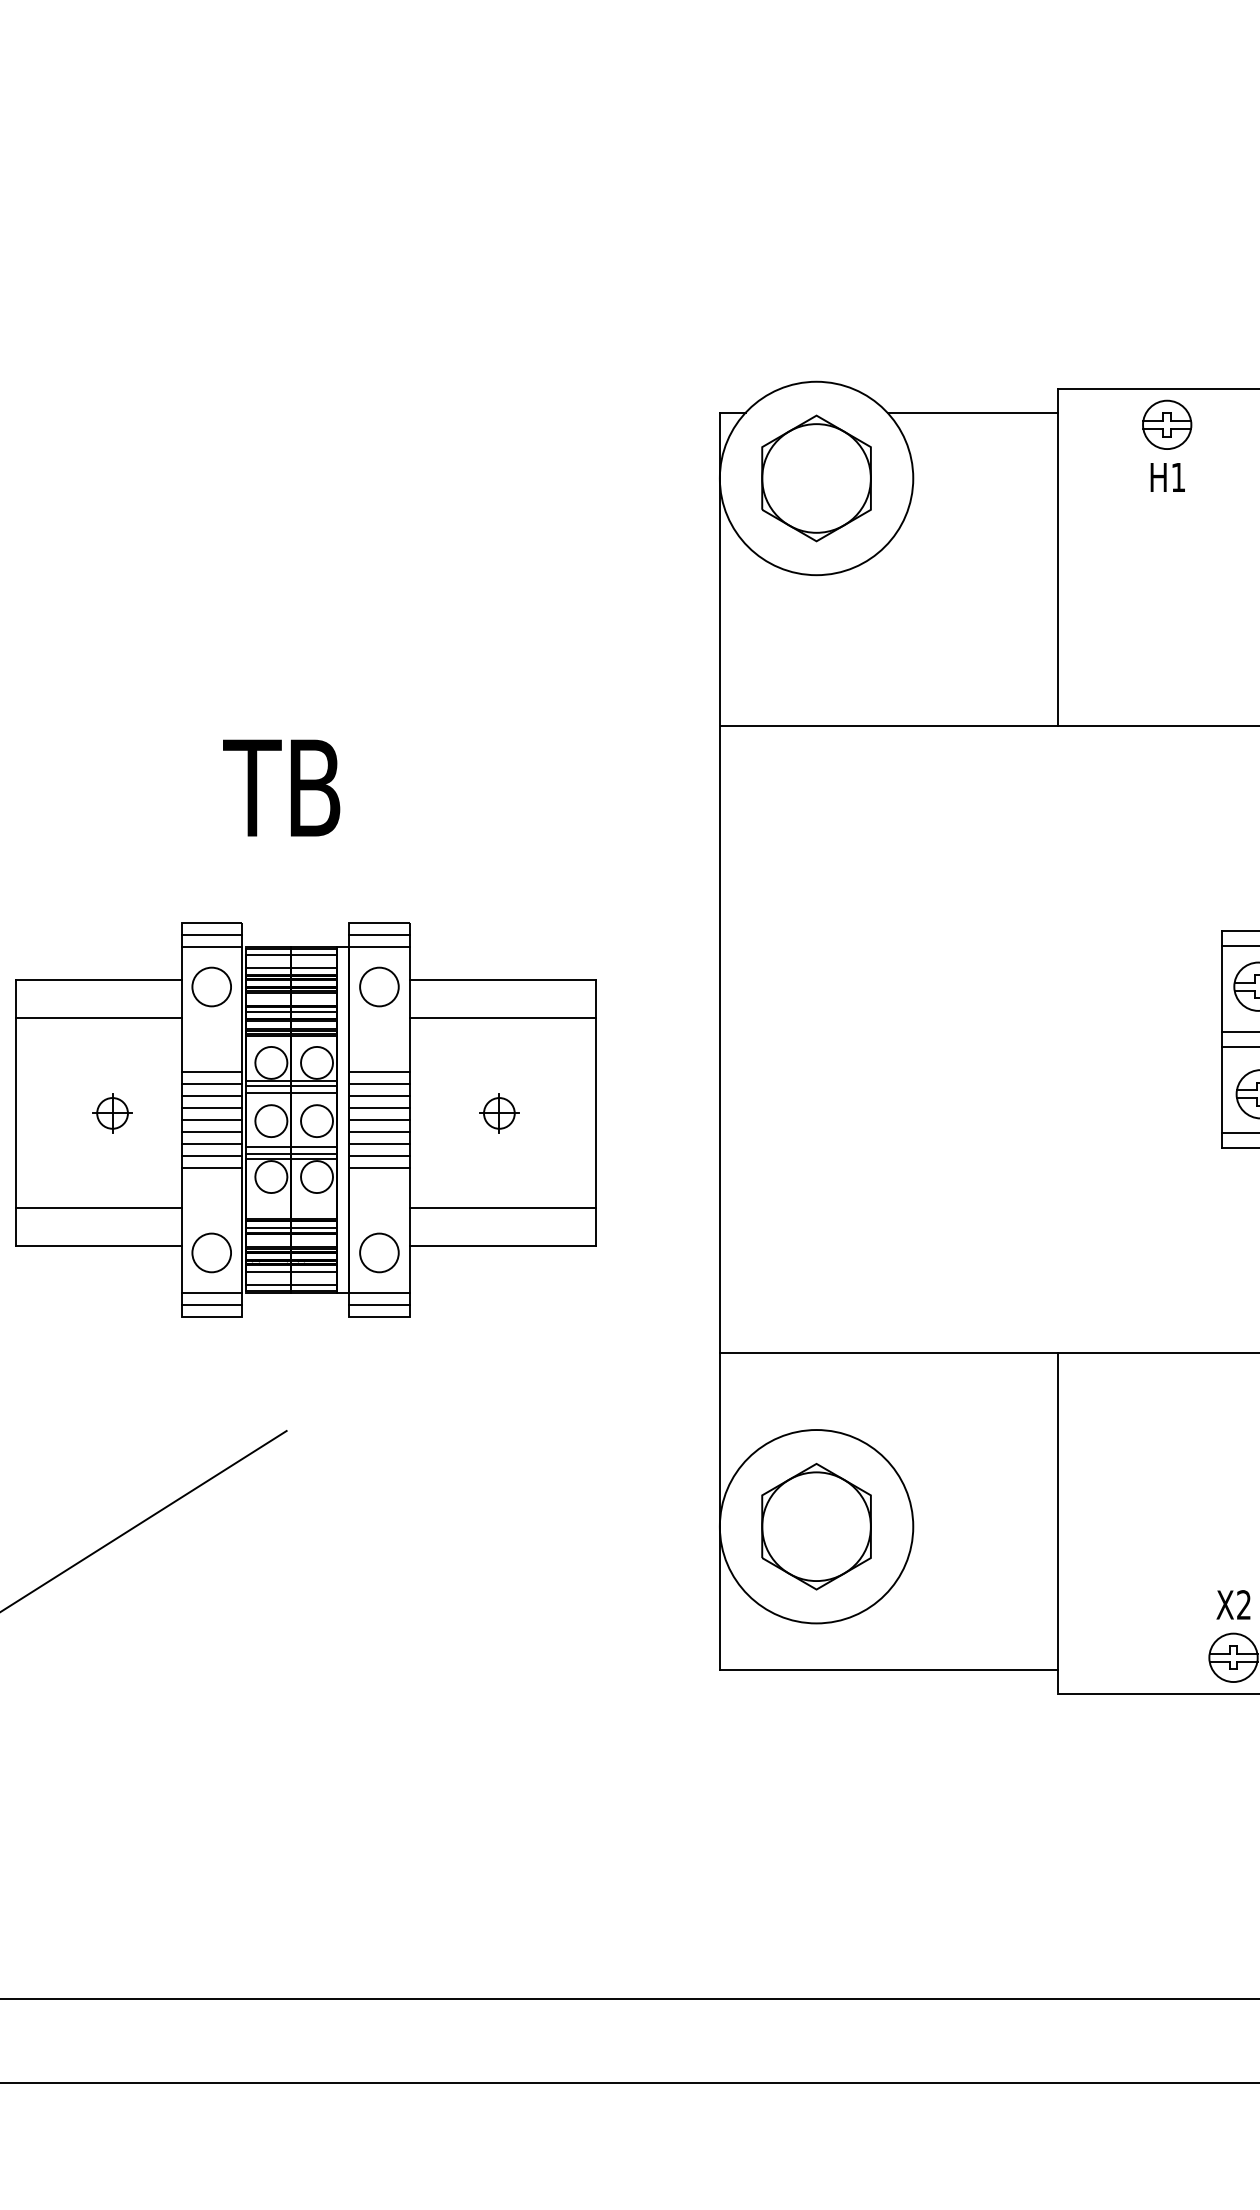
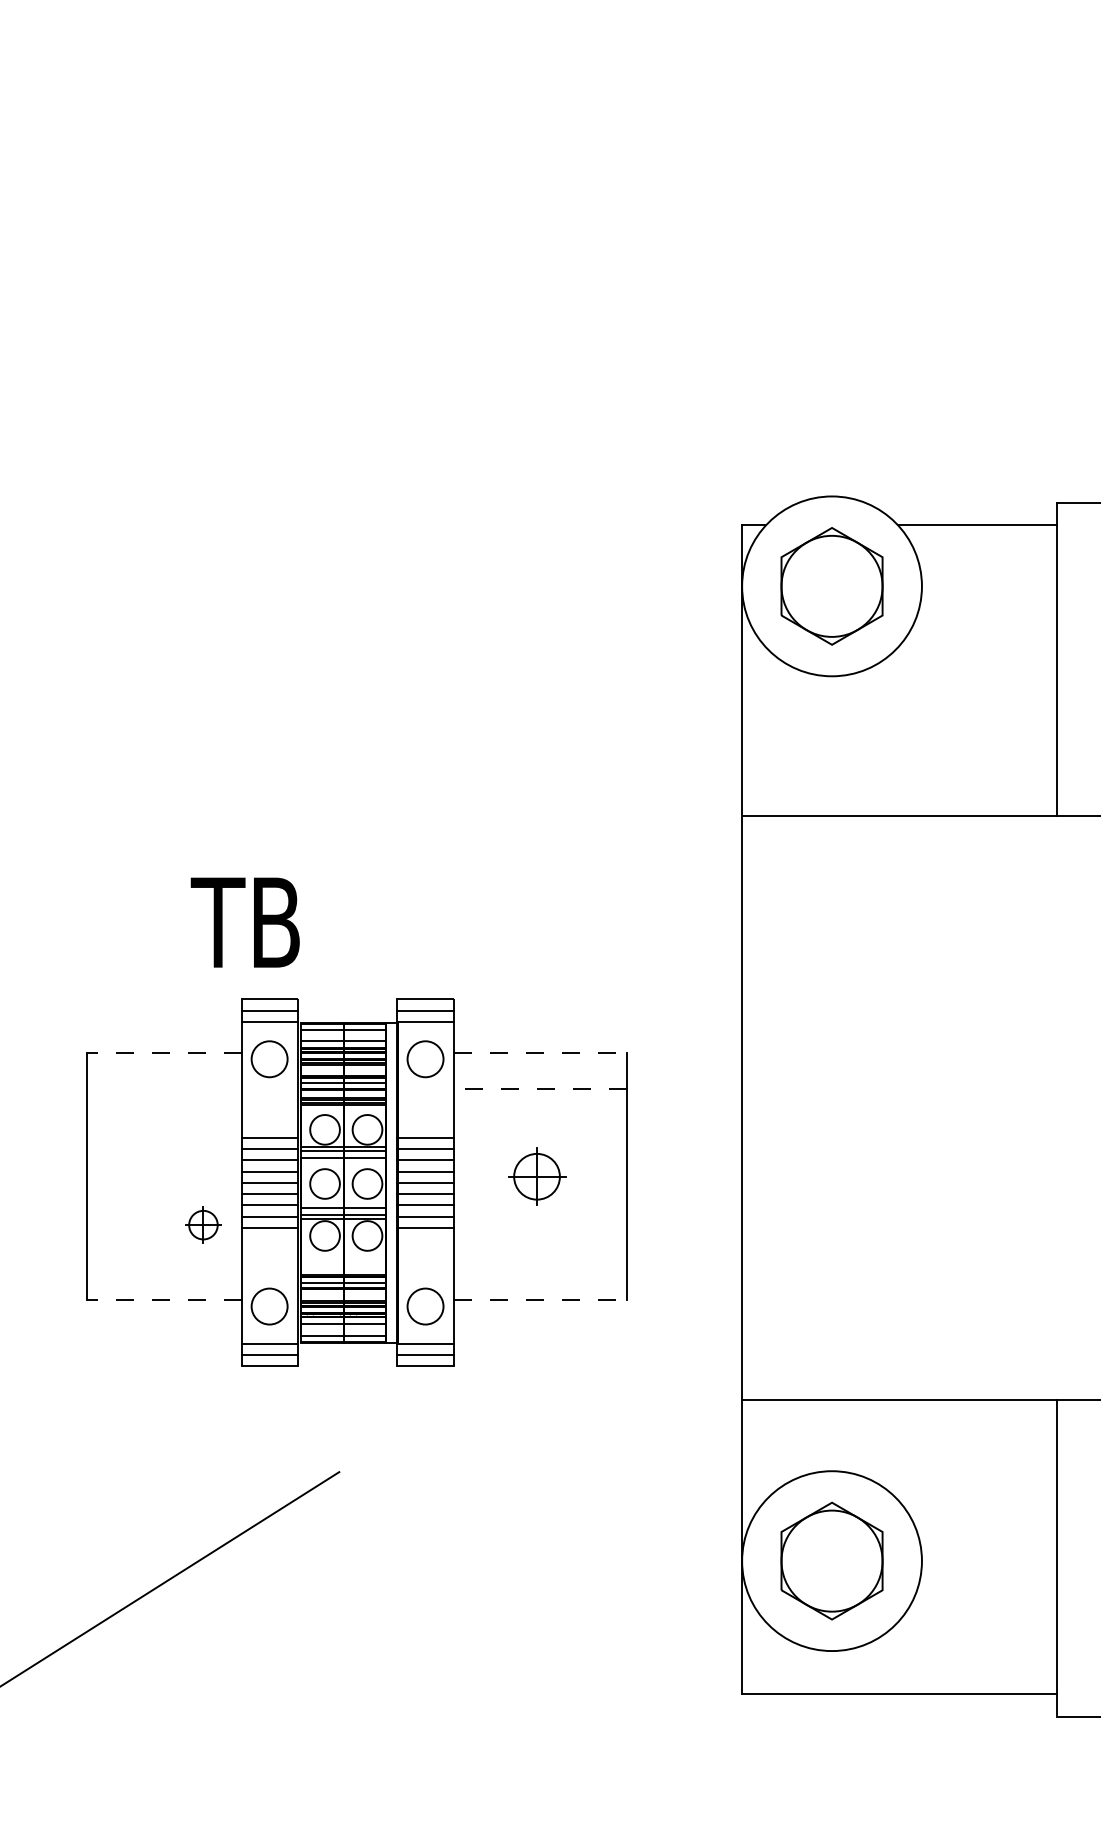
text: (281, 787) -> (245, 922), moved
line: (98, 980) -> (164, 1053), solid -> dashed
line: (503, 980) -> (540, 1053), solid -> dashed
line: (98, 1018) -> (164, 1088), removed
line: (502, 1018) -> (539, 1088), solid -> dashed
part: (112, 1113) -> (203, 1225), moved
part: (499, 1113) -> (537, 1176), size x1.6
line: (502, 1207) -> (539, 1264), removed
line: (98, 1208) -> (164, 1265), removed
line: (98, 1246) -> (164, 1300), solid -> dashed
line: (503, 1246) -> (540, 1300), solid -> dashed

